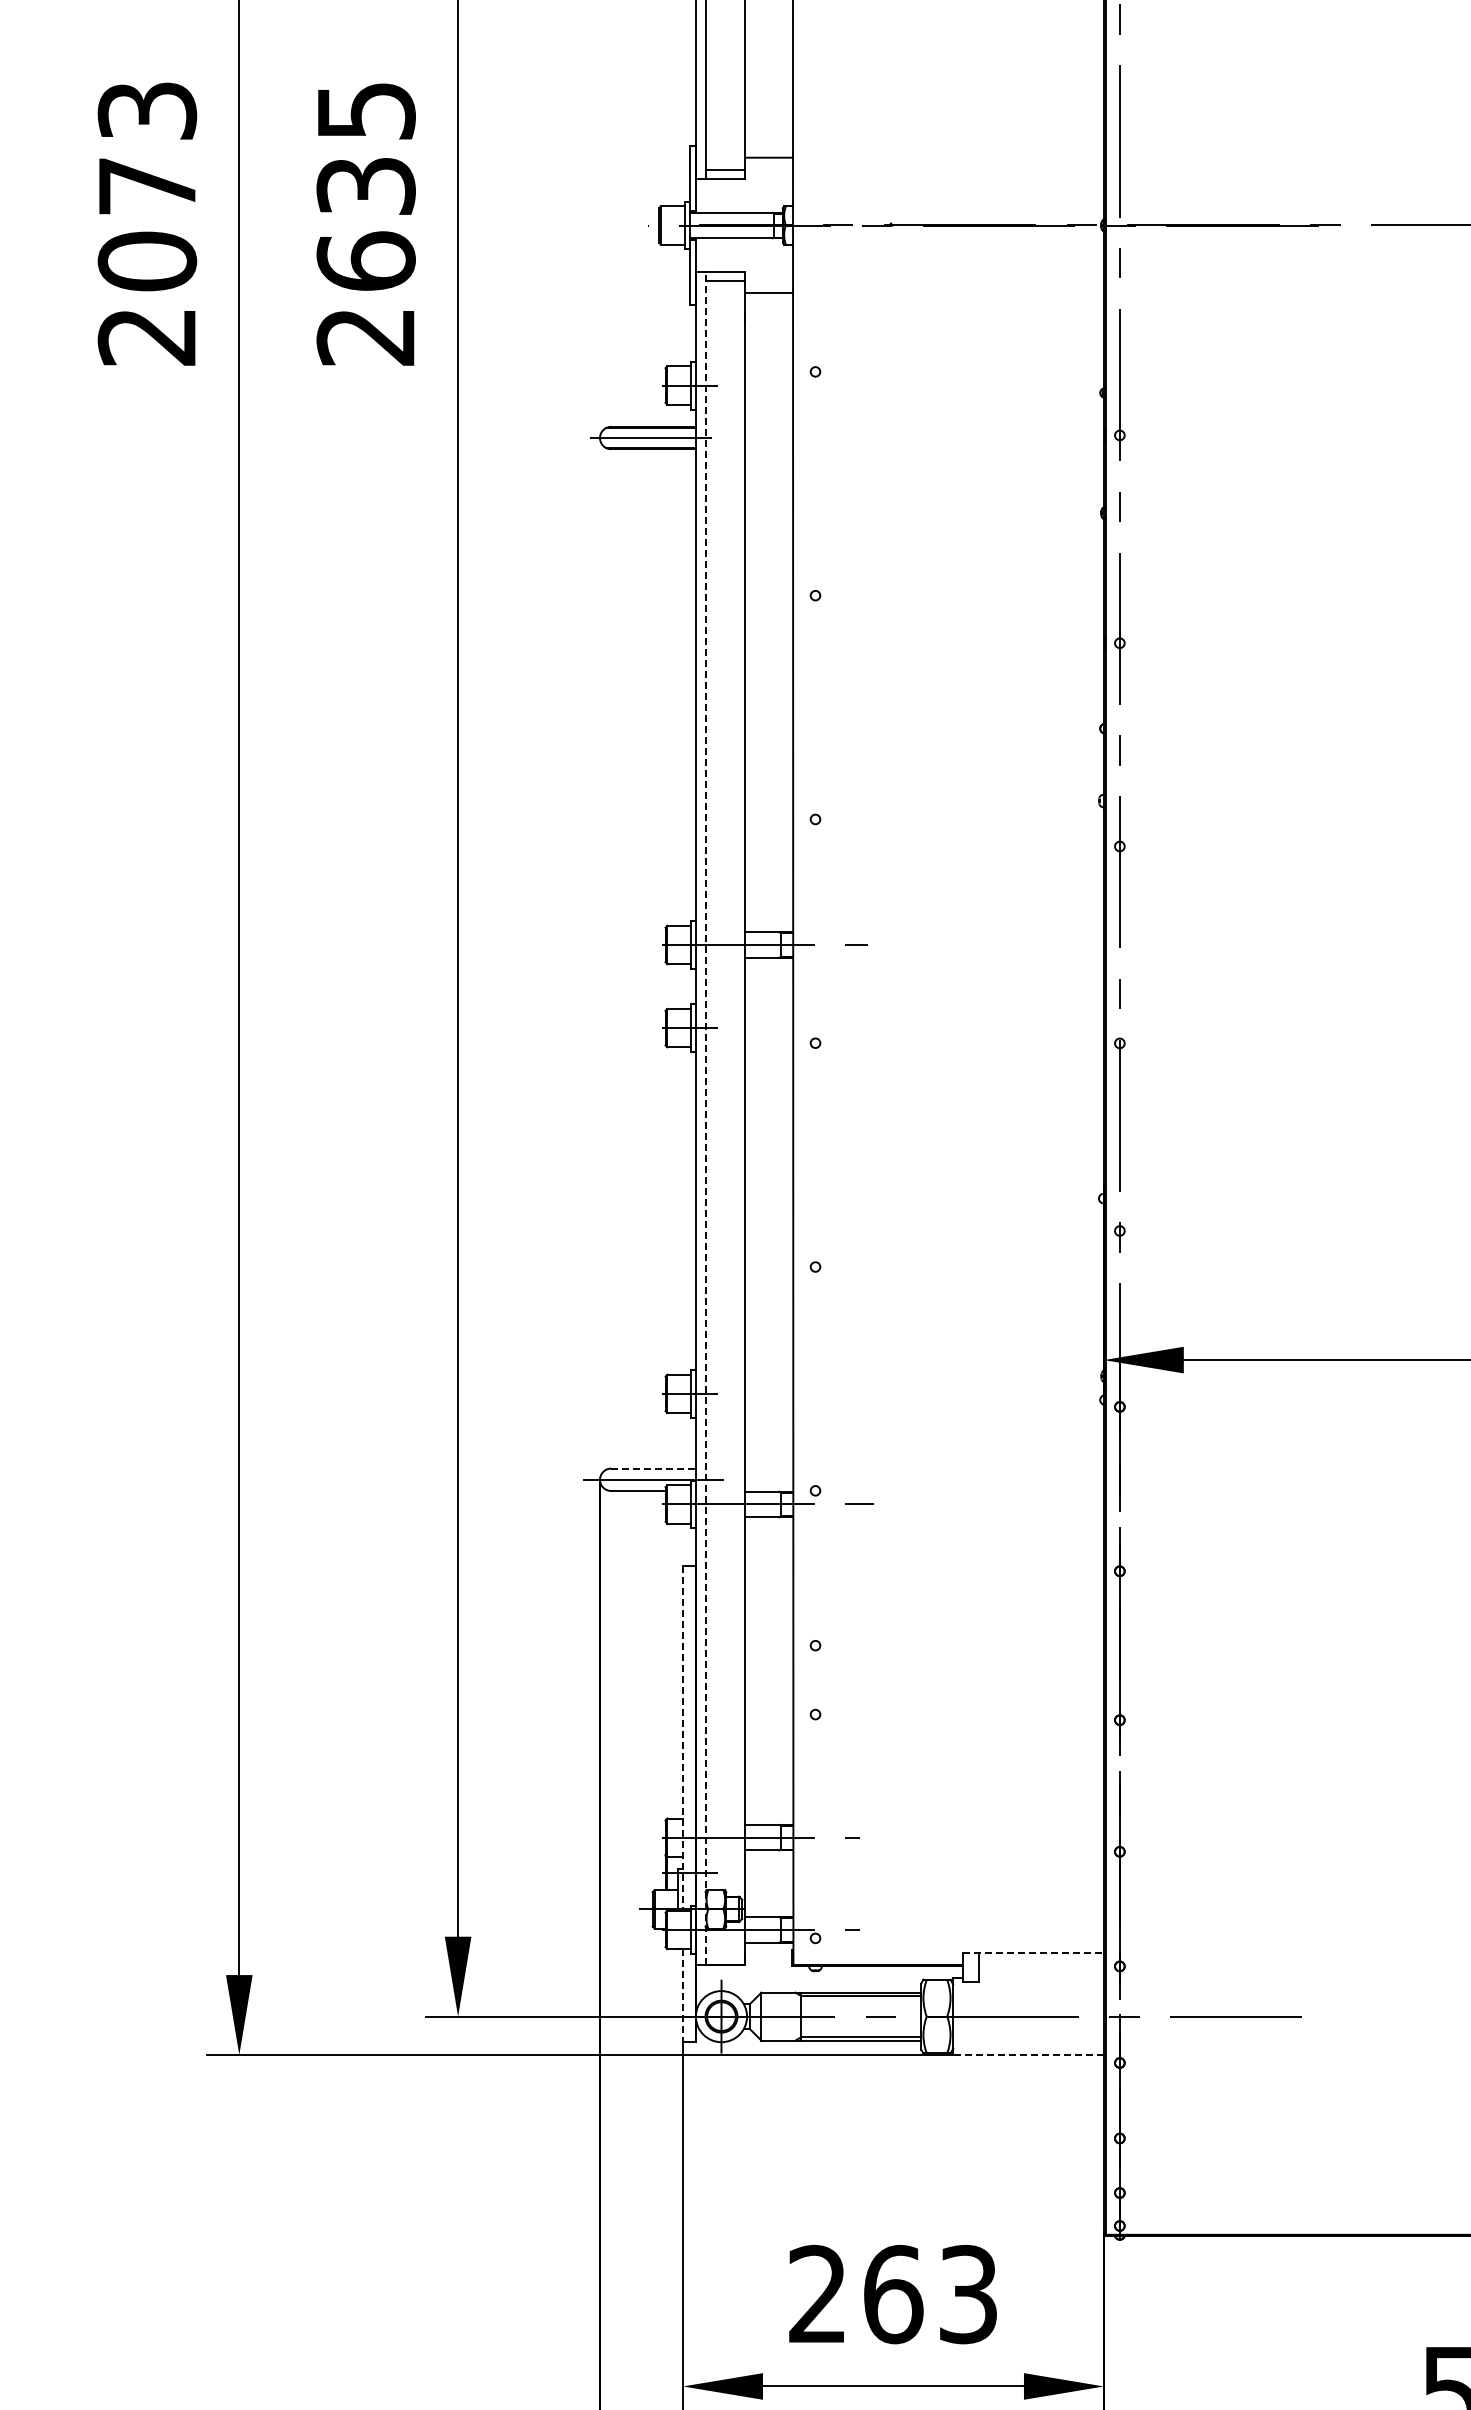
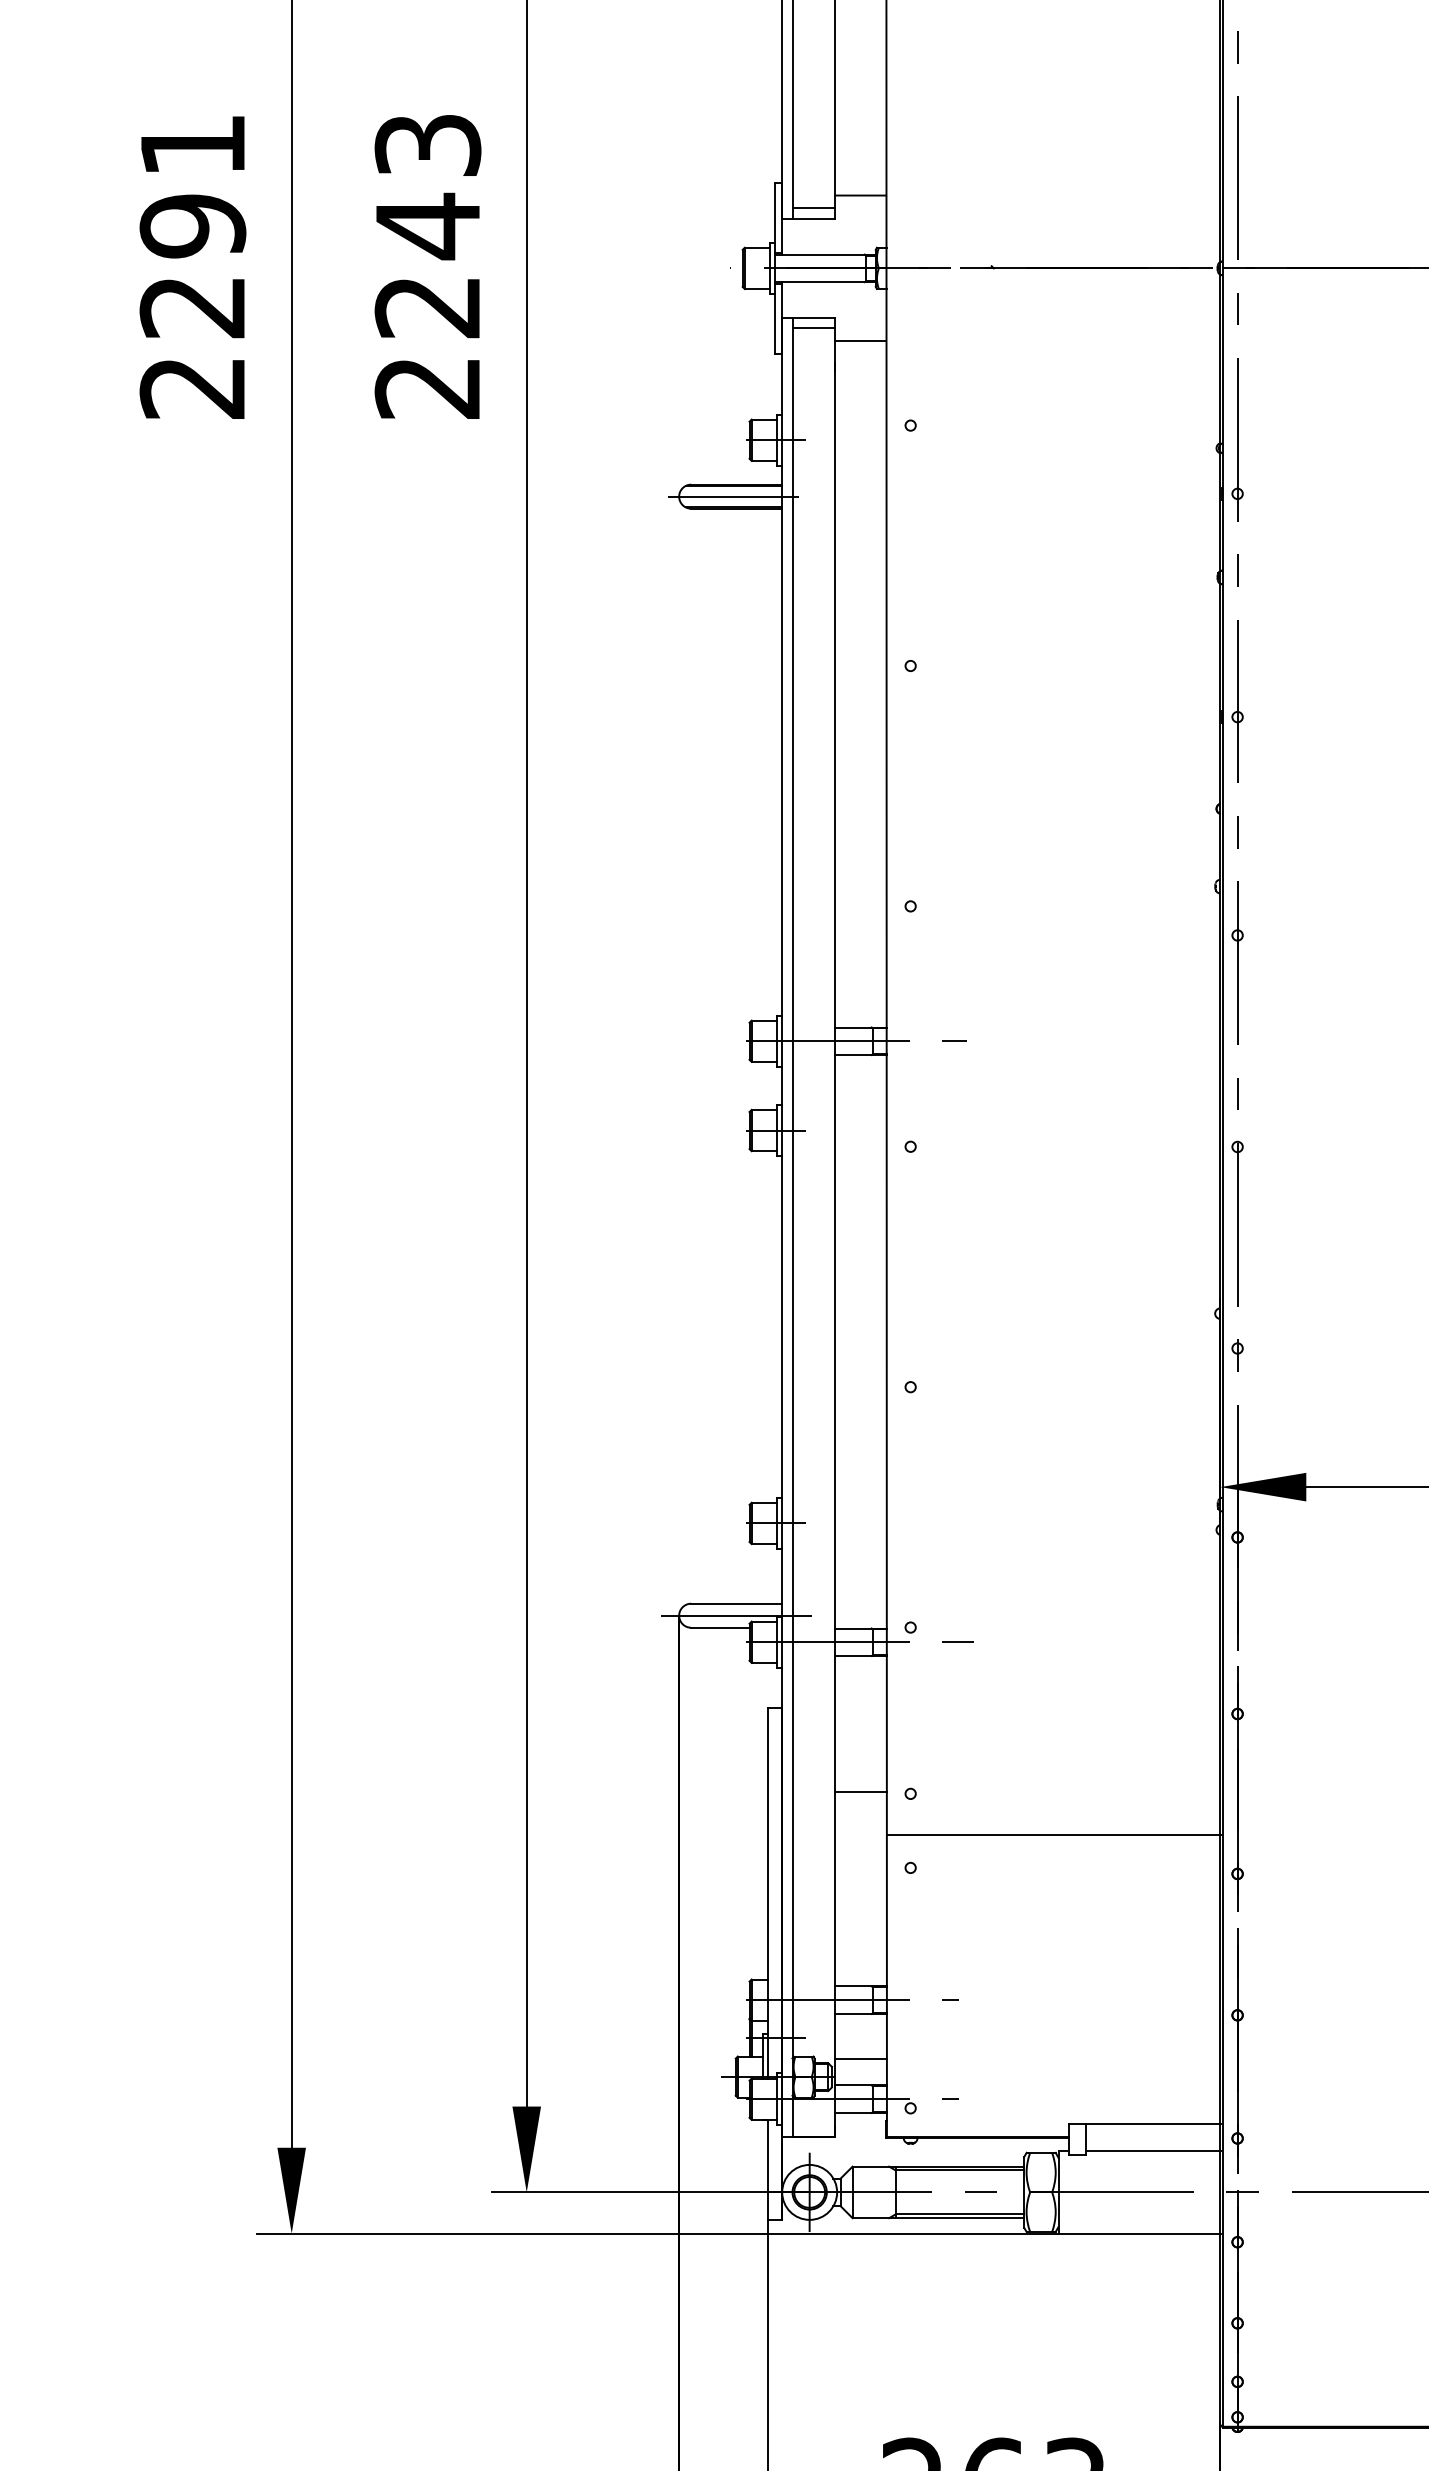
text: (147, 186) -> (193, 226), 2073 -> 2291
text: (365, 186) -> (427, 226), 2635 -> 2243
line: (705, 1117) -> (792, 1226), dashed -> solid
line: (654, 1468) -> (737, 1603), dashed -> solid
line: (769, 1644) -> (861, 1792), added
line: (948, 1683) -> (1053, 1834), added
line: (683, 1738) -> (768, 1893), dashed -> solid
line: (769, 1892) -> (861, 2059), added
line: (1034, 1952) -> (1145, 2123), dashed -> solid
line: (1041, 1978) -> (1153, 2151), added
line: (683, 1995) -> (768, 2169), dashed -> solid
line: (1028, 2055) -> (1139, 2234), dashed -> solid

